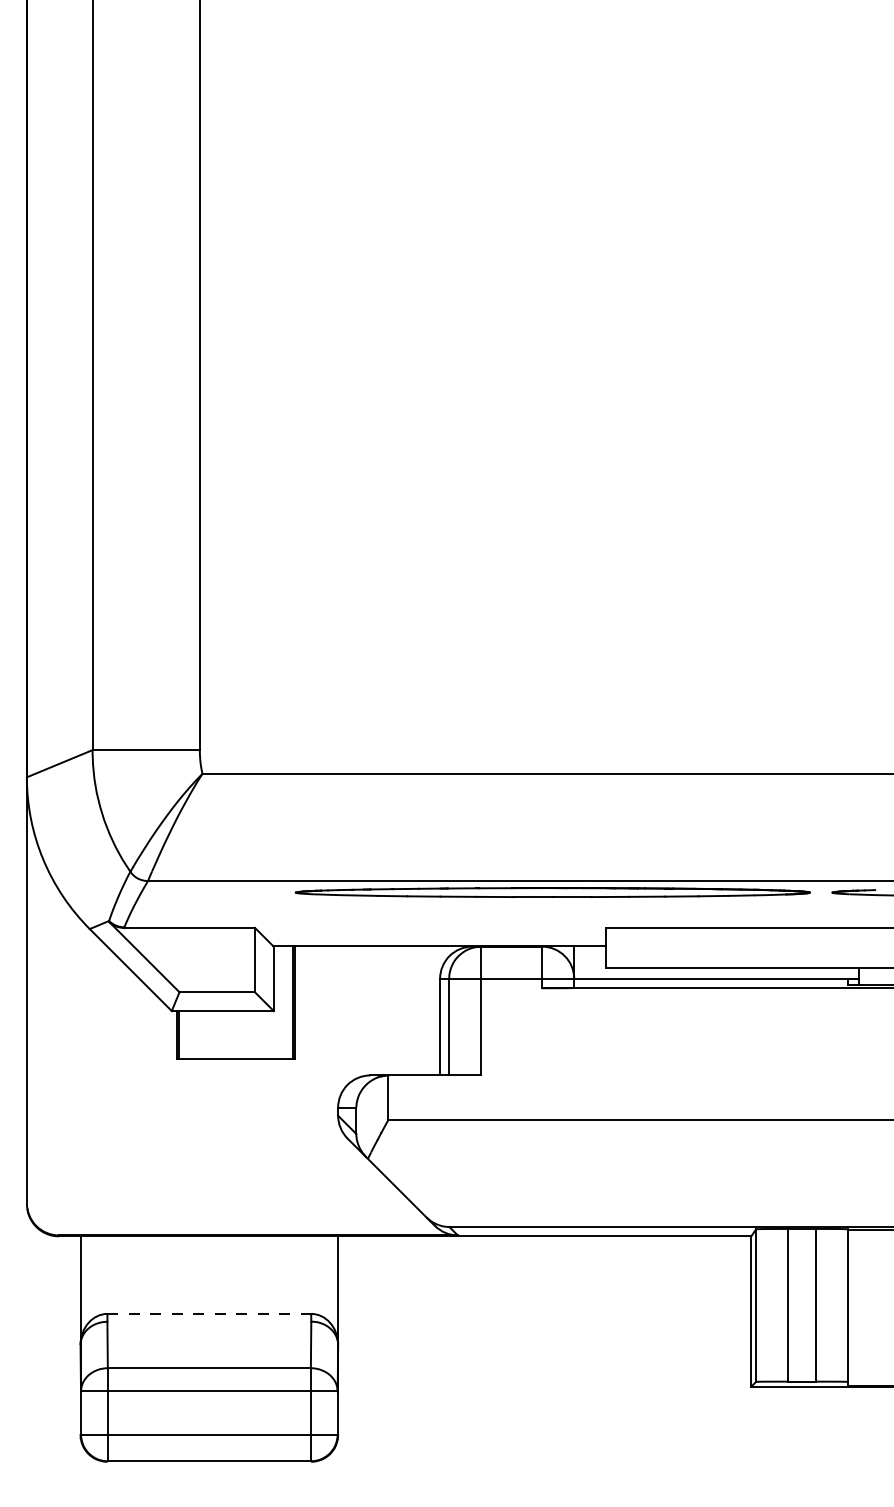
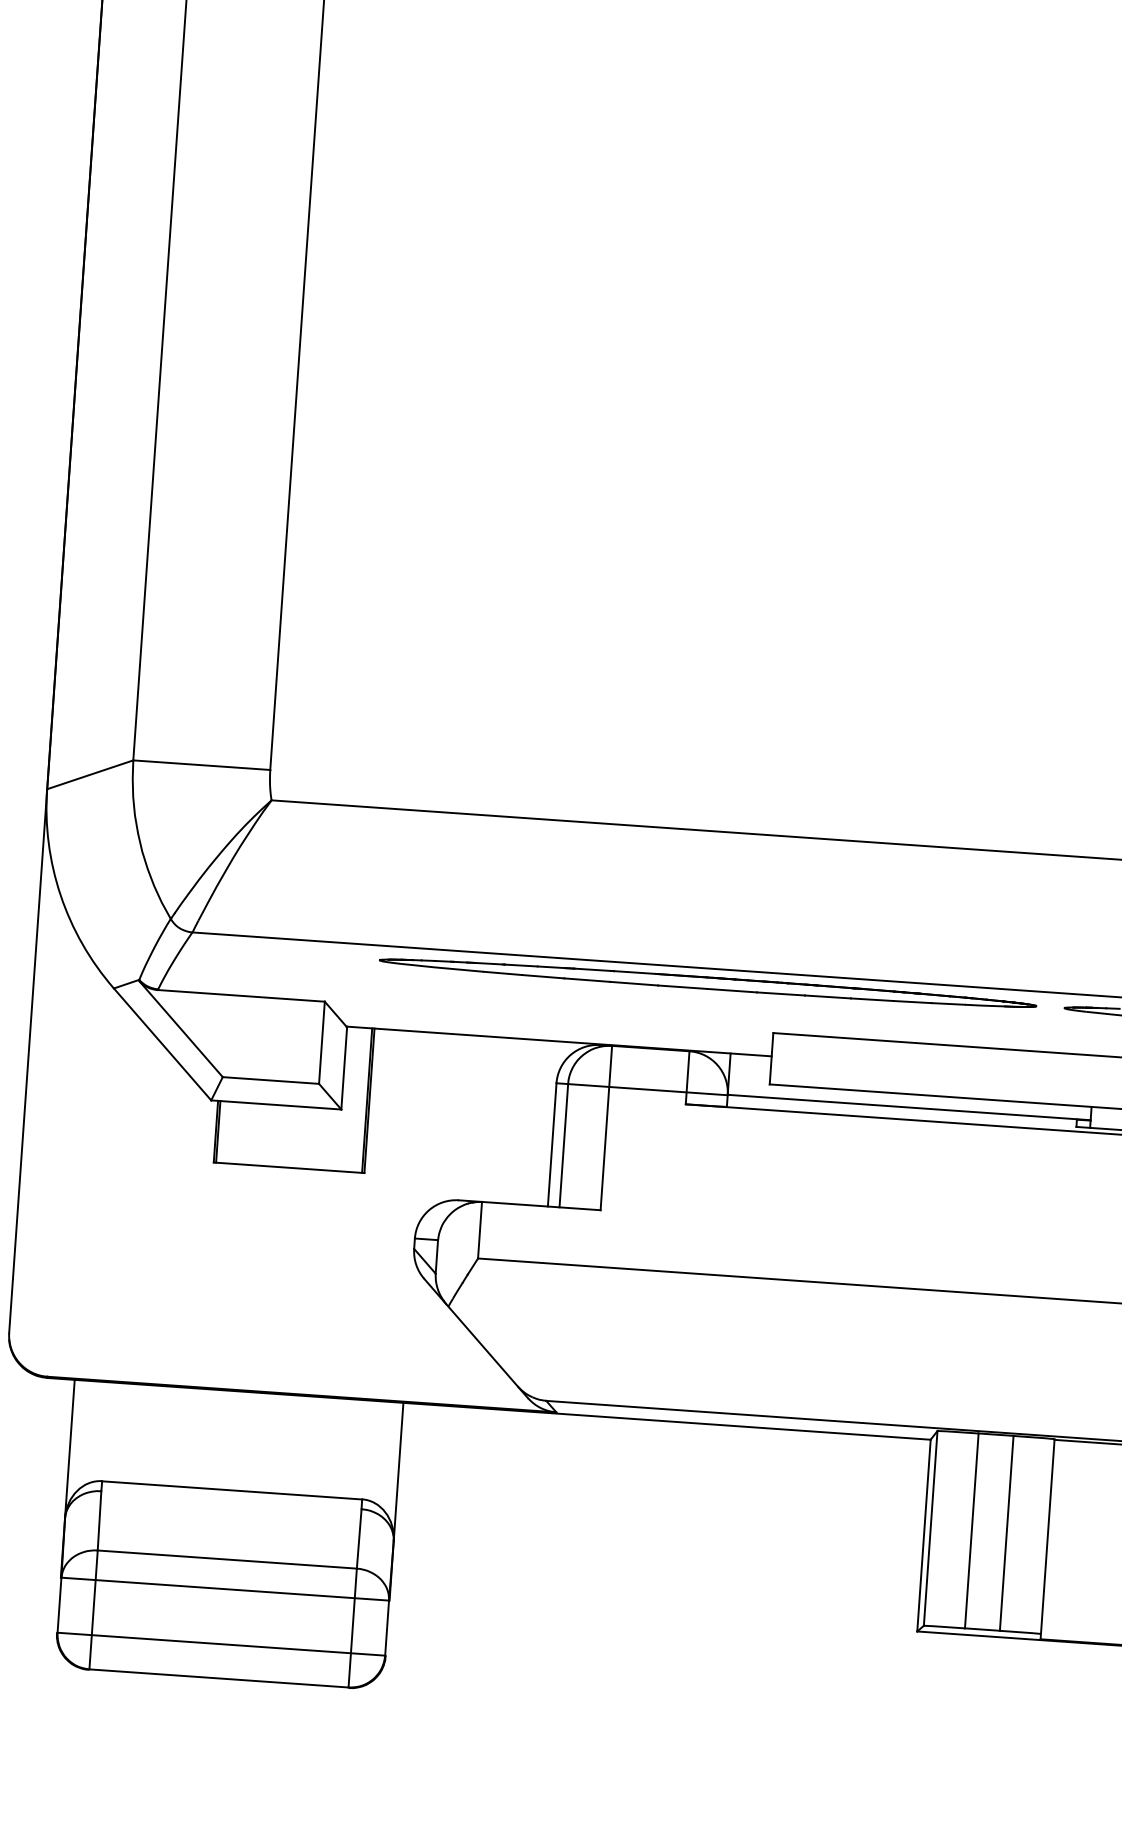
line: (209, 1314) -> (232, 1491), dashed -> solid

